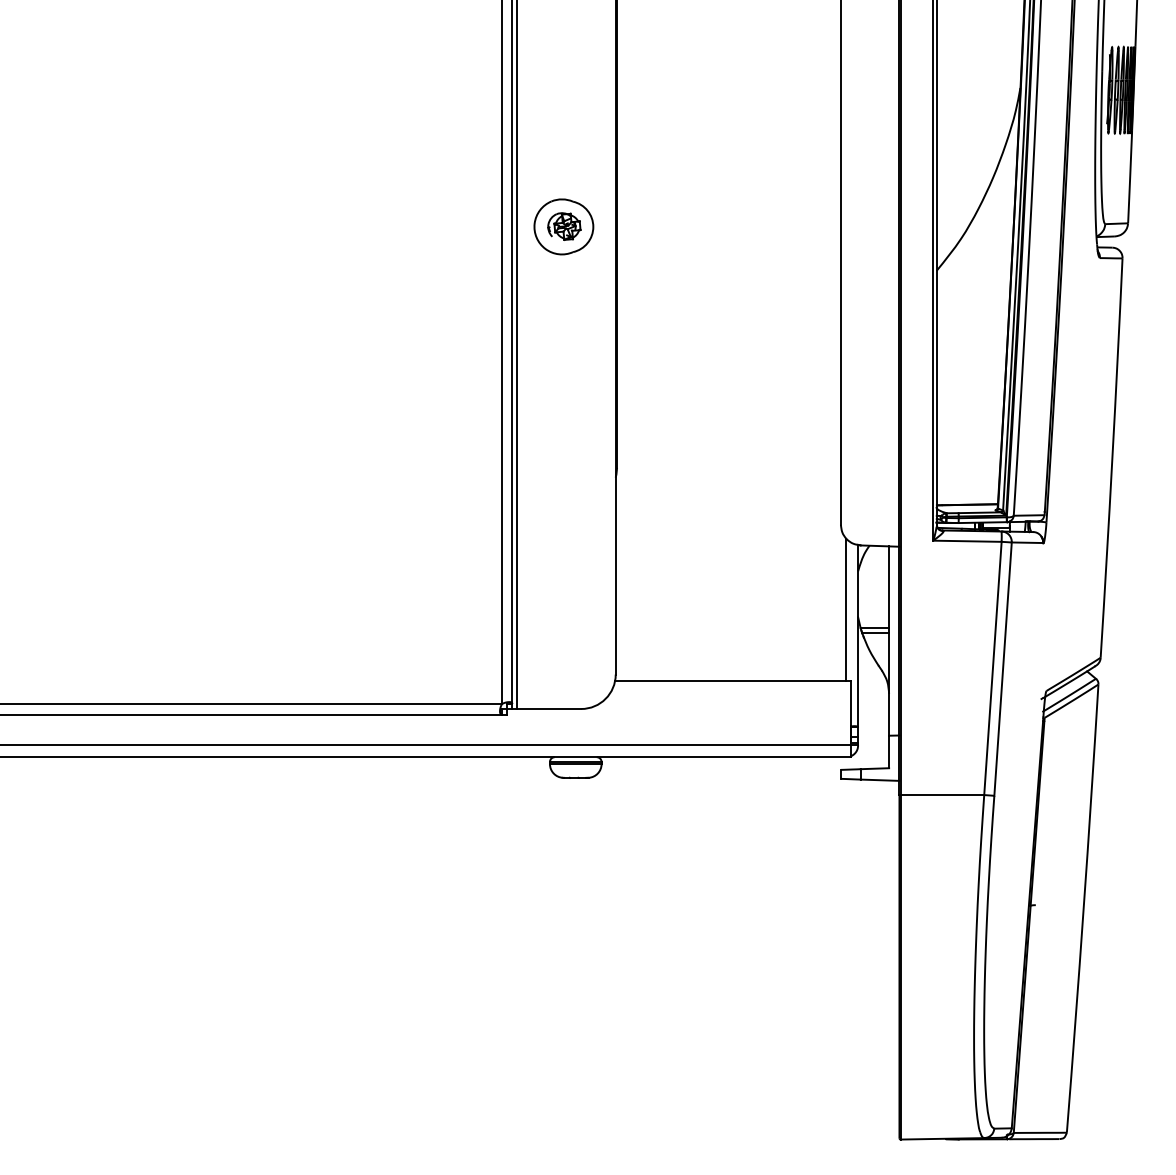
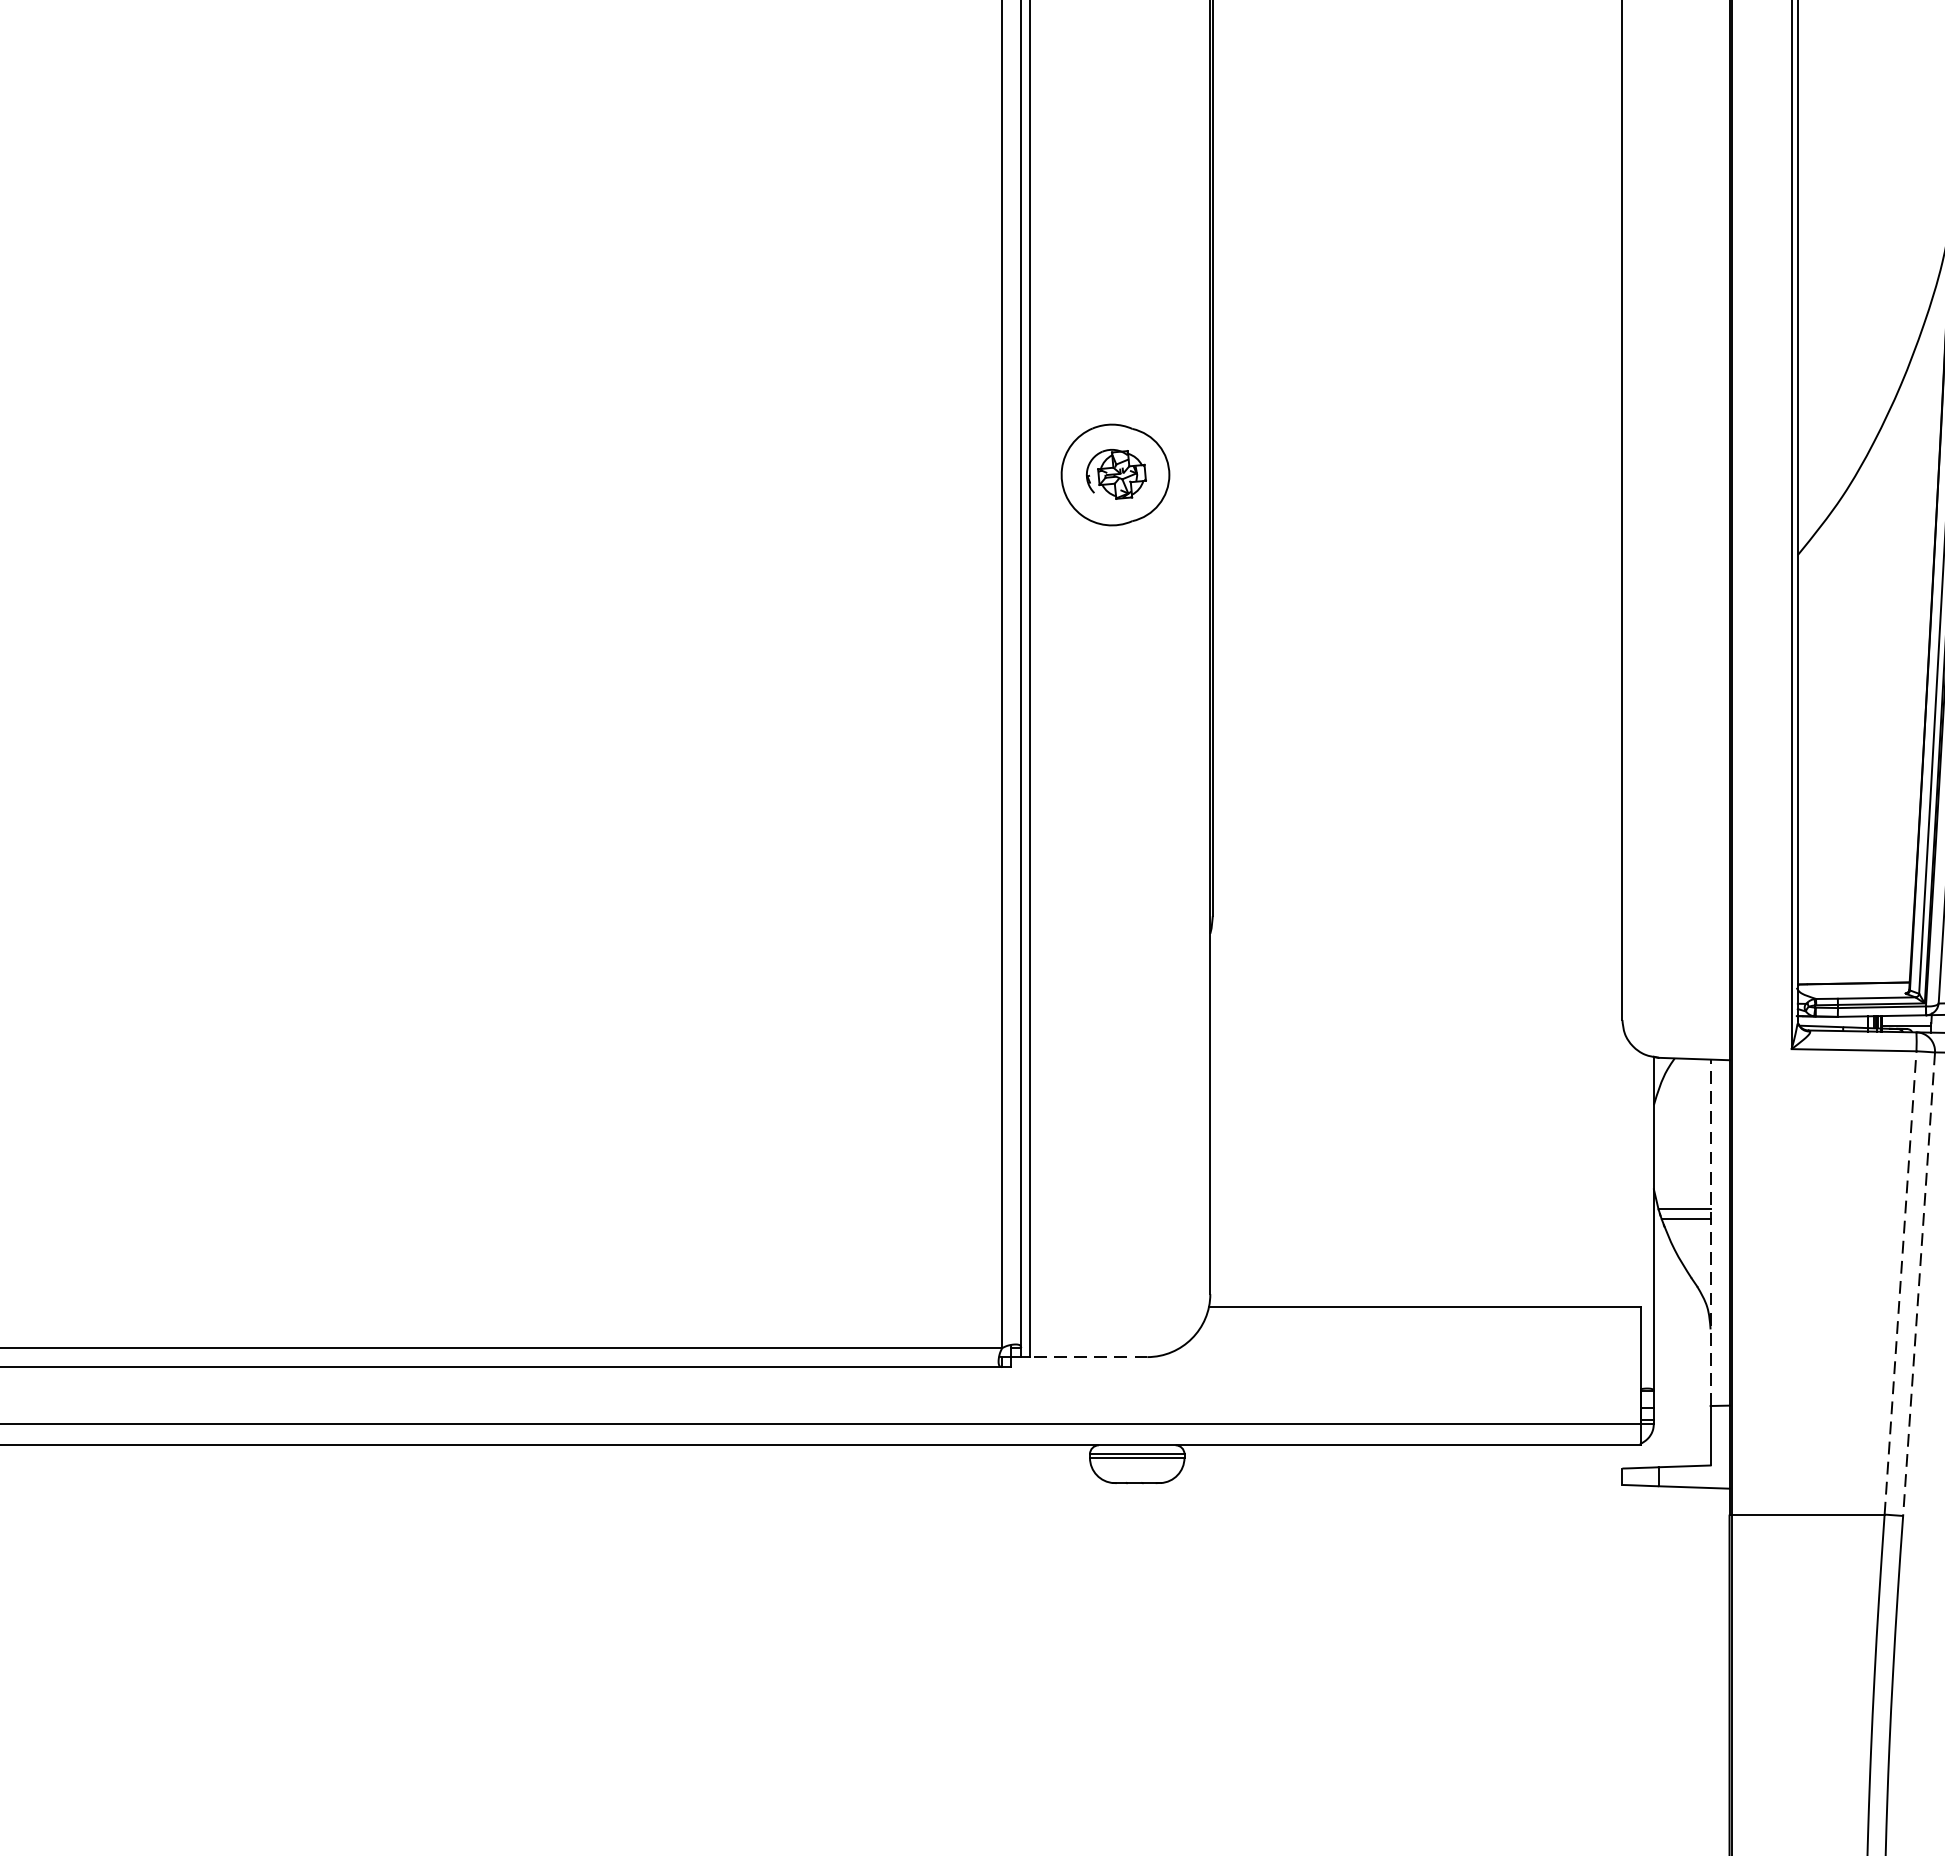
line: (846, 609) -> (1632, 1175), removed
line: (889, 641) -> (1711, 1233), solid -> dashed
line: (992, 668) -> (1899, 1283), solid -> dashed
line: (1003, 669) -> (1919, 1284), solid -> dashed
line: (548, 708) -> (1087, 1356), solid -> dashed

